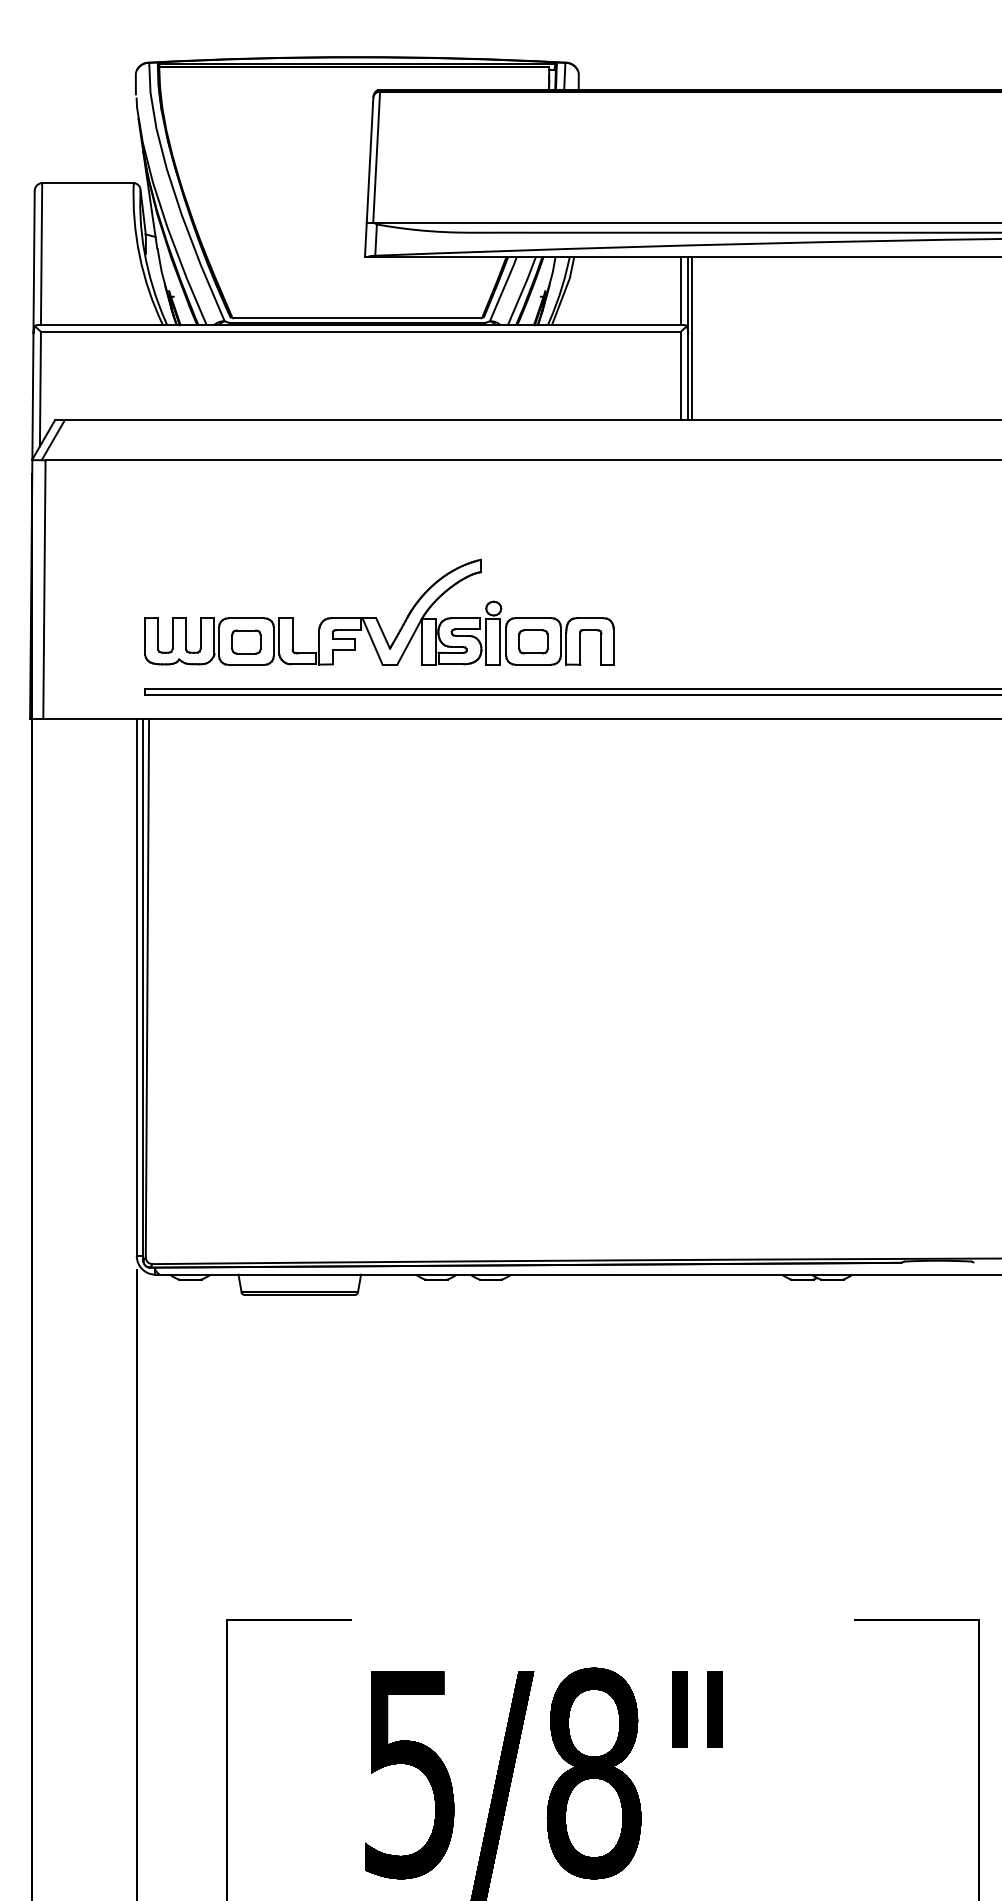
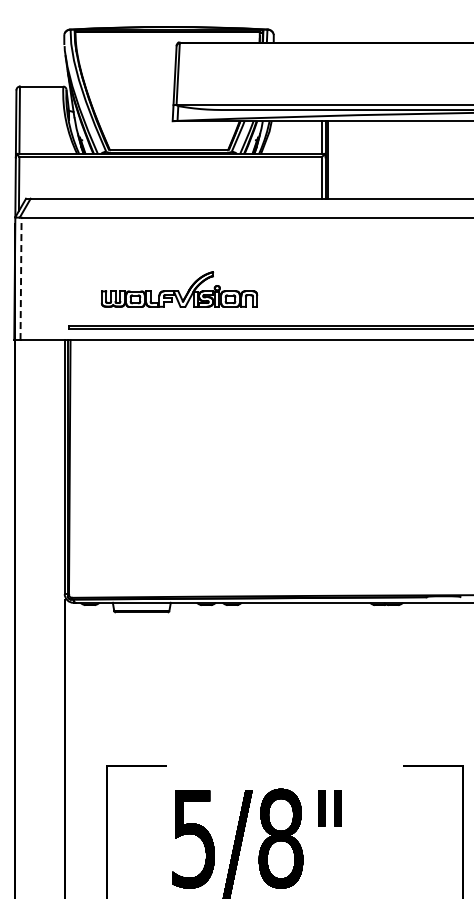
line: (45, 588) -> (21, 278), solid -> dashed
part: (379, 612) -> (179, 289), size x0.7

